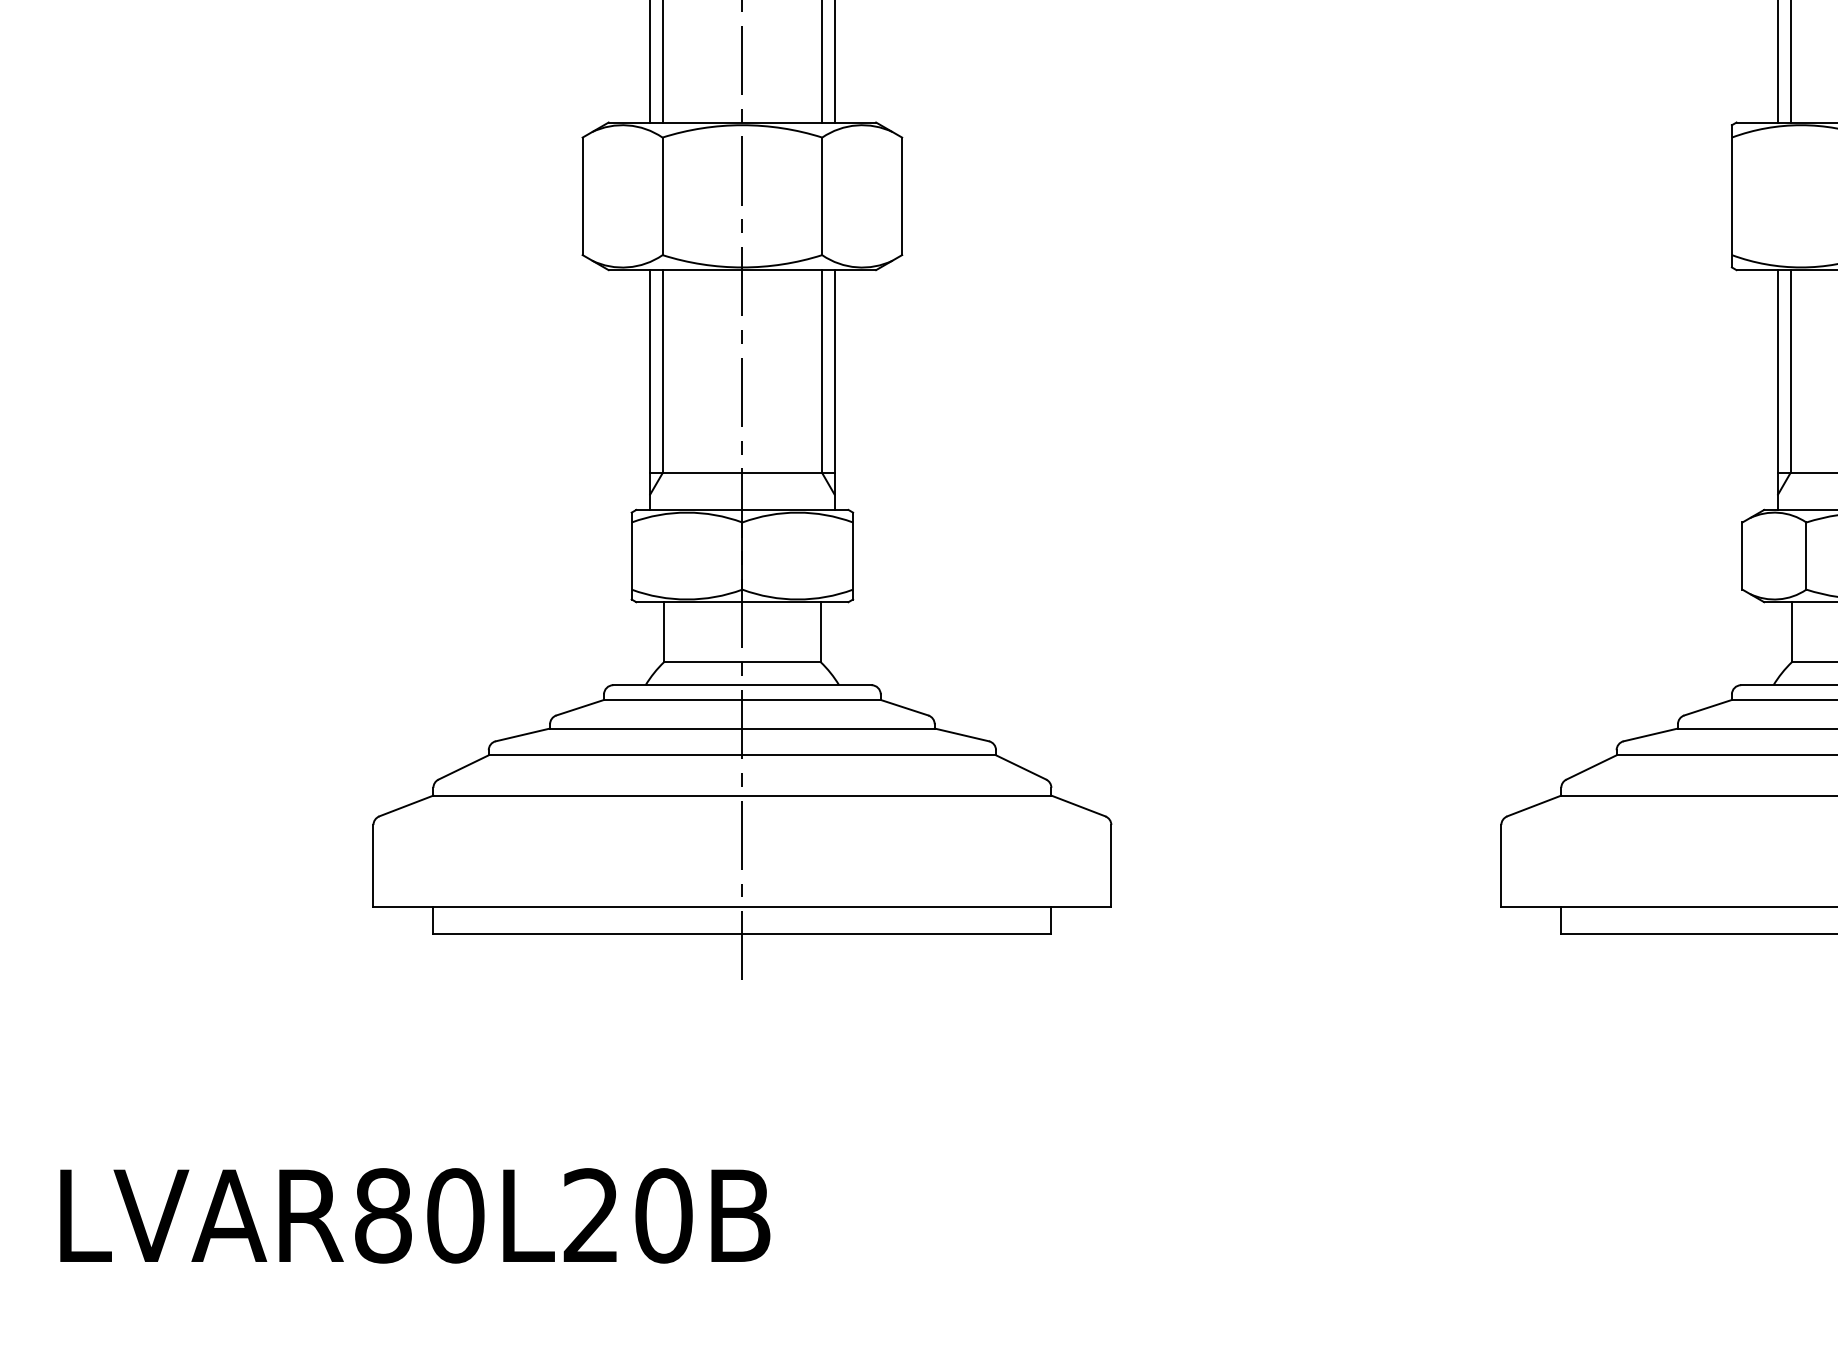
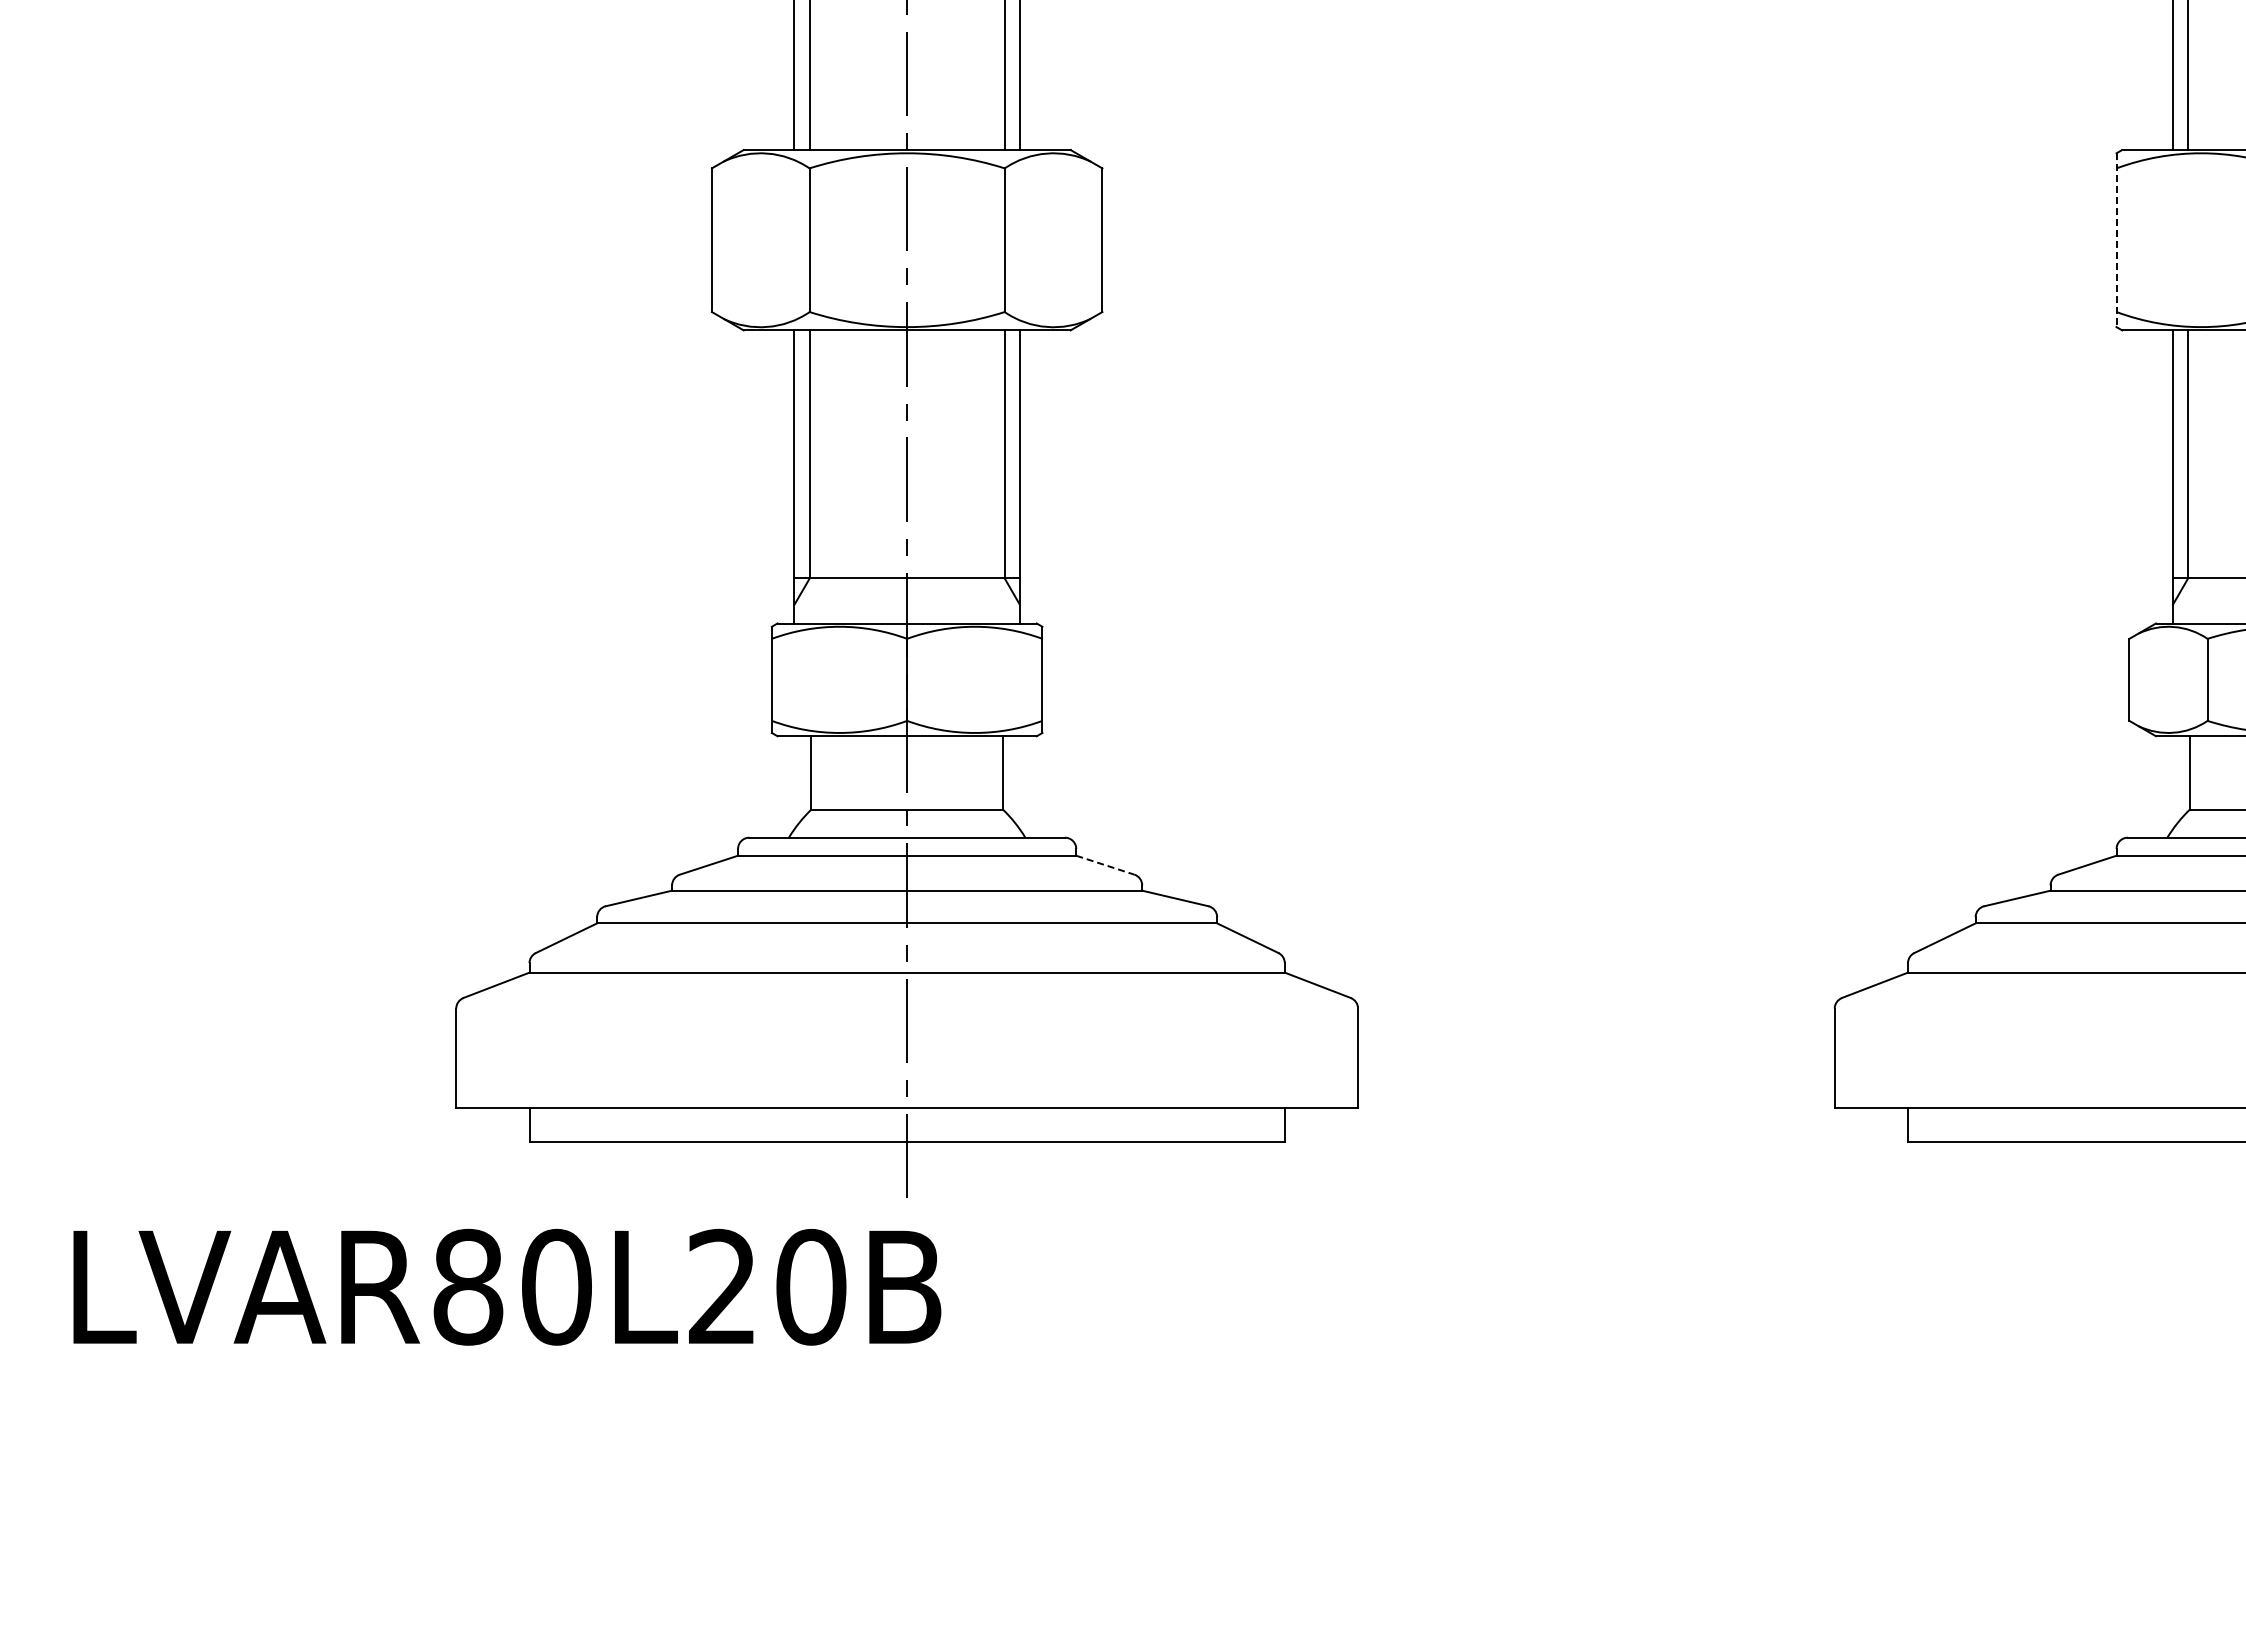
line: (1731, 196) -> (2116, 240), solid -> dashed
line: (904, 707) -> (1105, 865), solid -> dashed
text: (415, 1215) -> (507, 1286), moved

